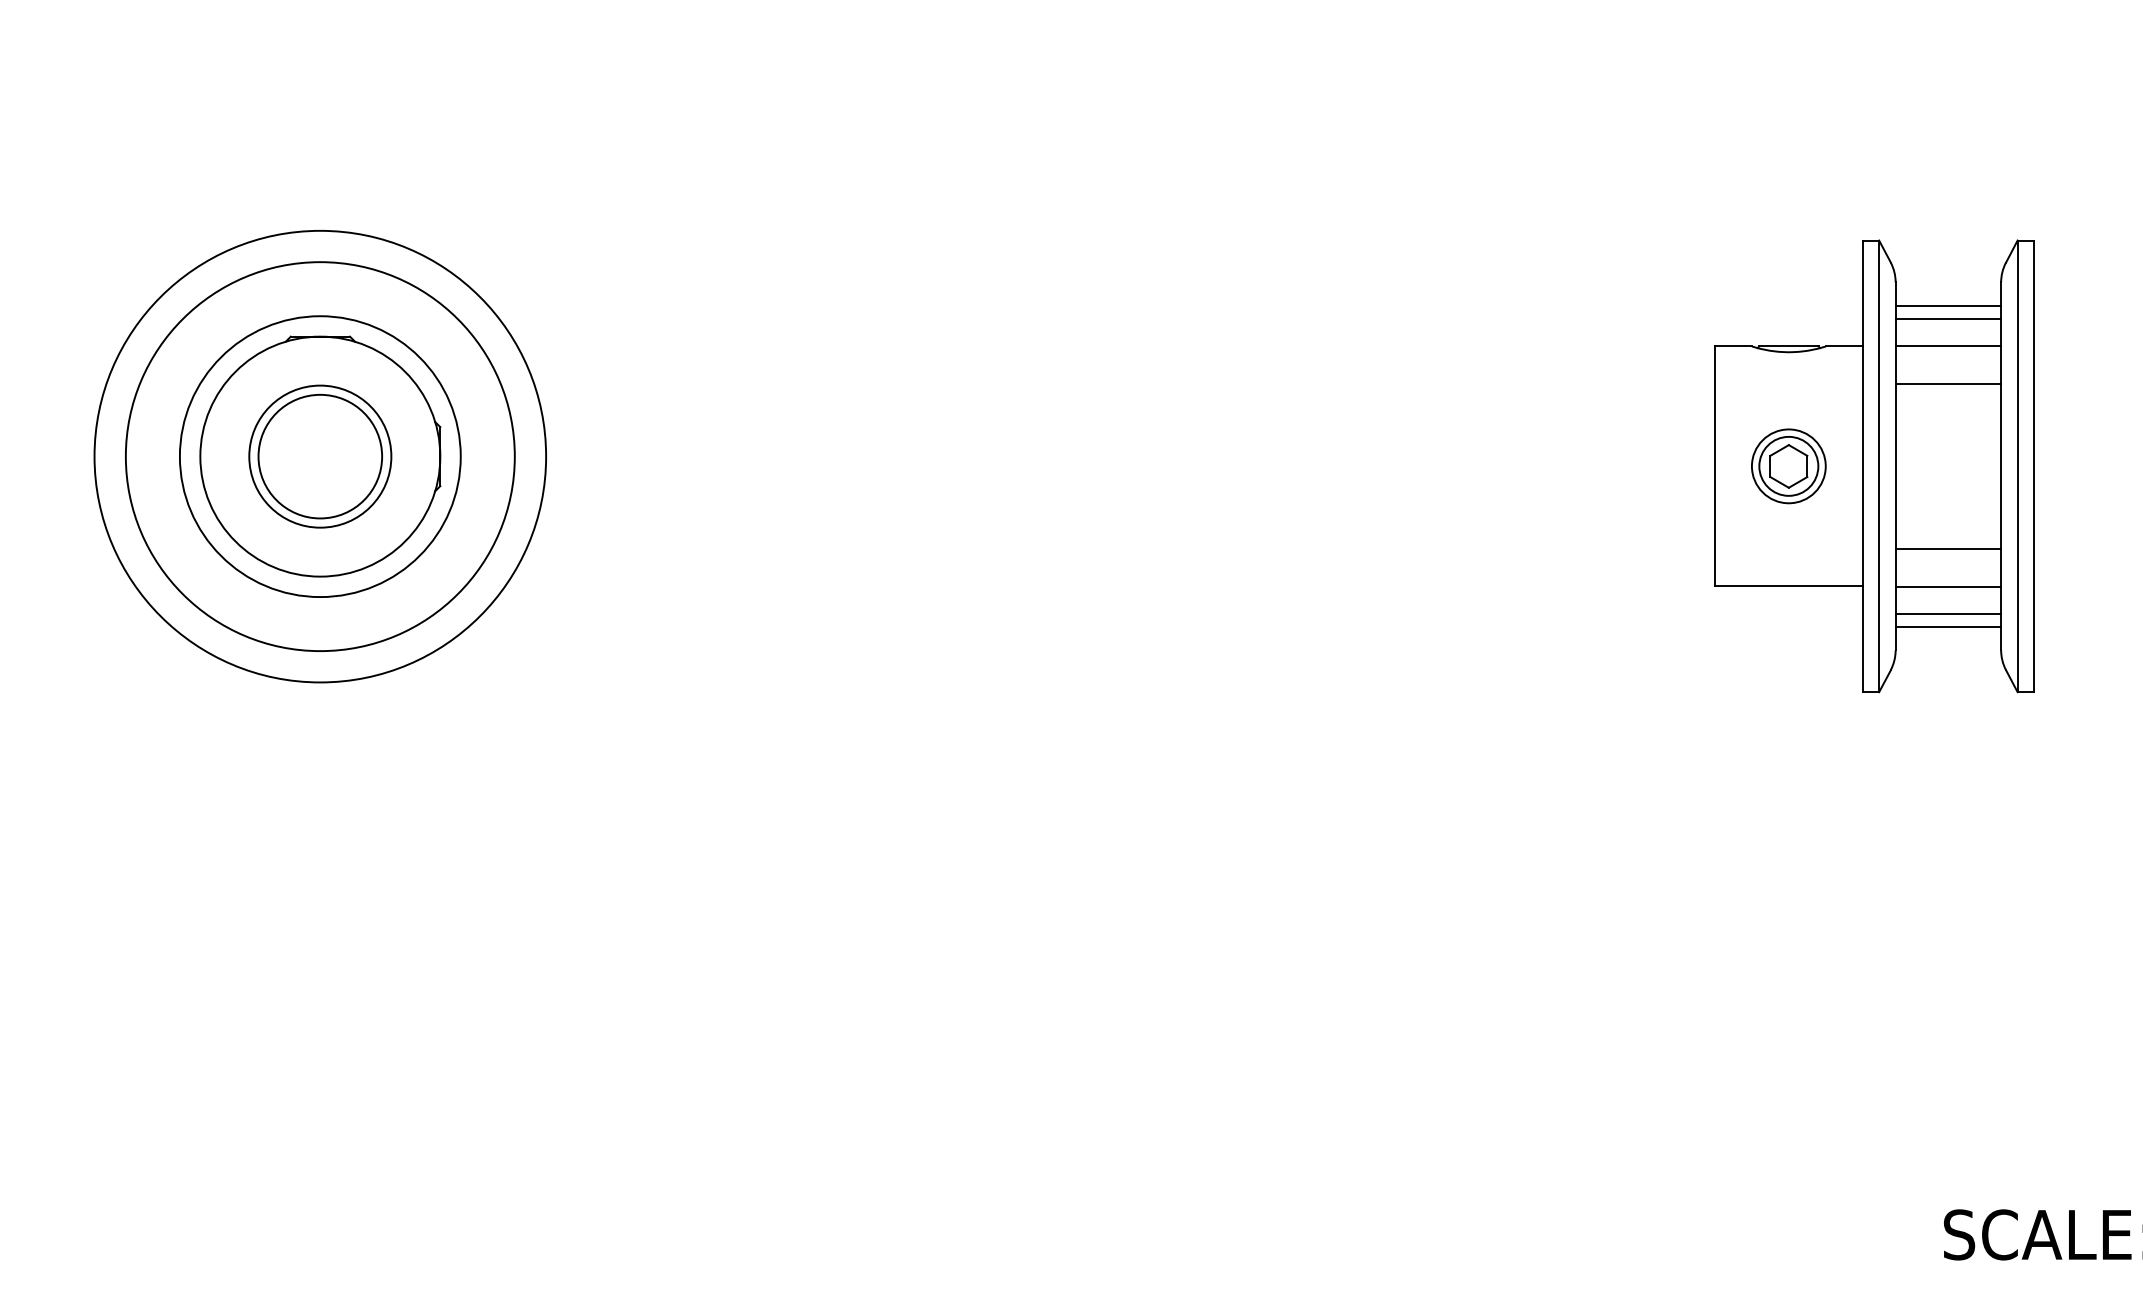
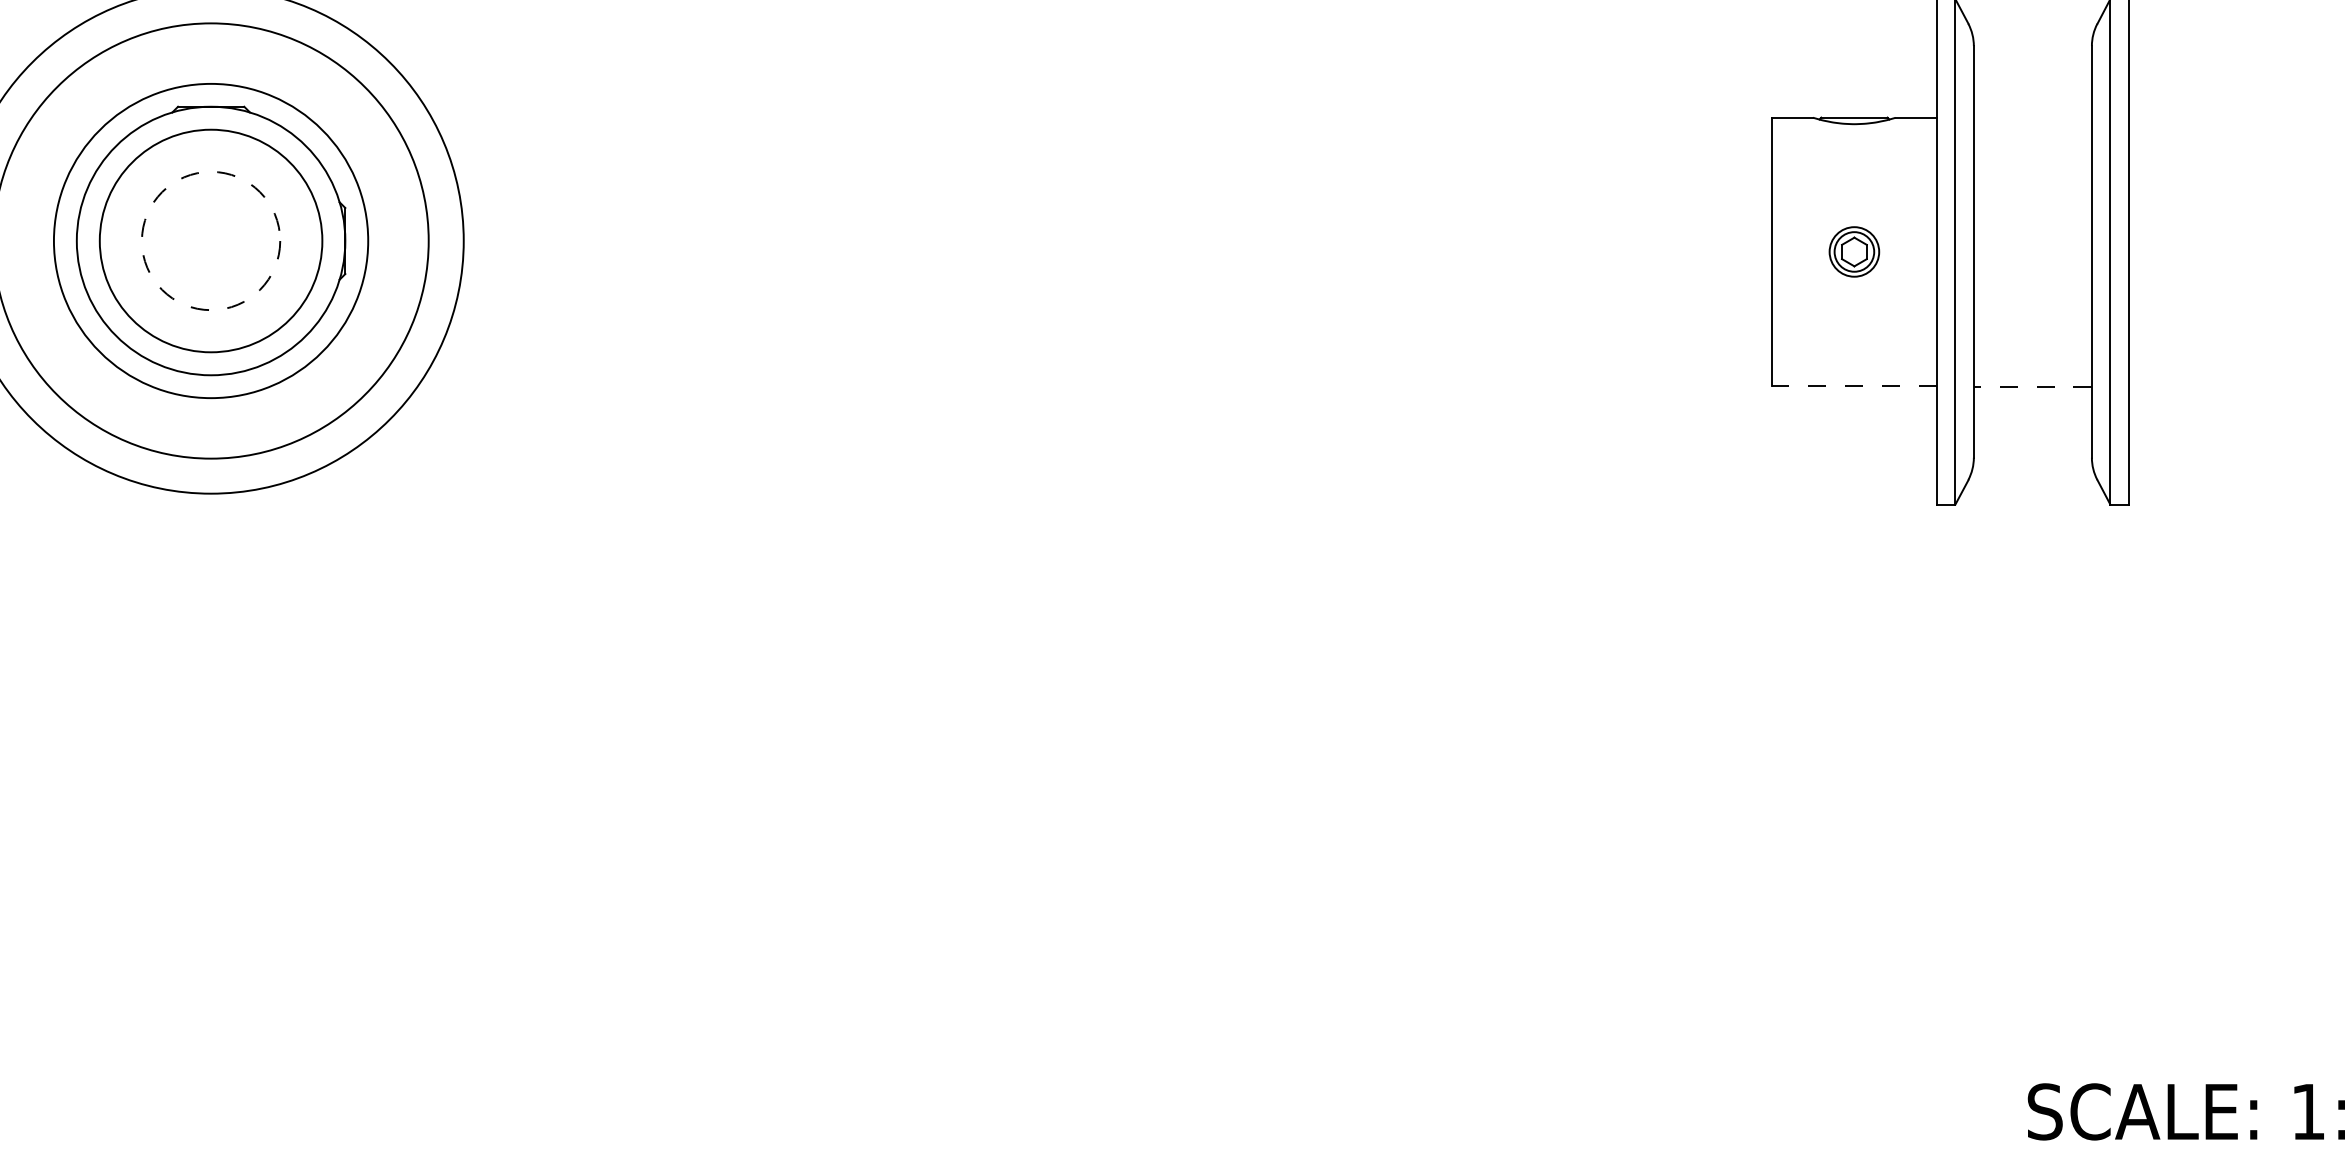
line: (1948, 306) -> (2032, 73), removed
line: (1948, 319) -> (2032, 87), removed
line: (1948, 345) -> (2032, 116), removed
line: (1948, 383) -> (2032, 159), removed
circle: (320, 456) -> (211, 240), size x1.4
circle: (320, 456) -> (211, 240), solid -> dashed
part: (1788, 466) -> (1853, 252), size x0.6
line: (1948, 548) -> (2032, 343), removed
line: (1788, 586) -> (1853, 386), solid -> dashed
line: (1948, 587) -> (2032, 387), solid -> dashed
line: (1948, 613) -> (2032, 416), removed
line: (1948, 626) -> (2032, 431), removed

